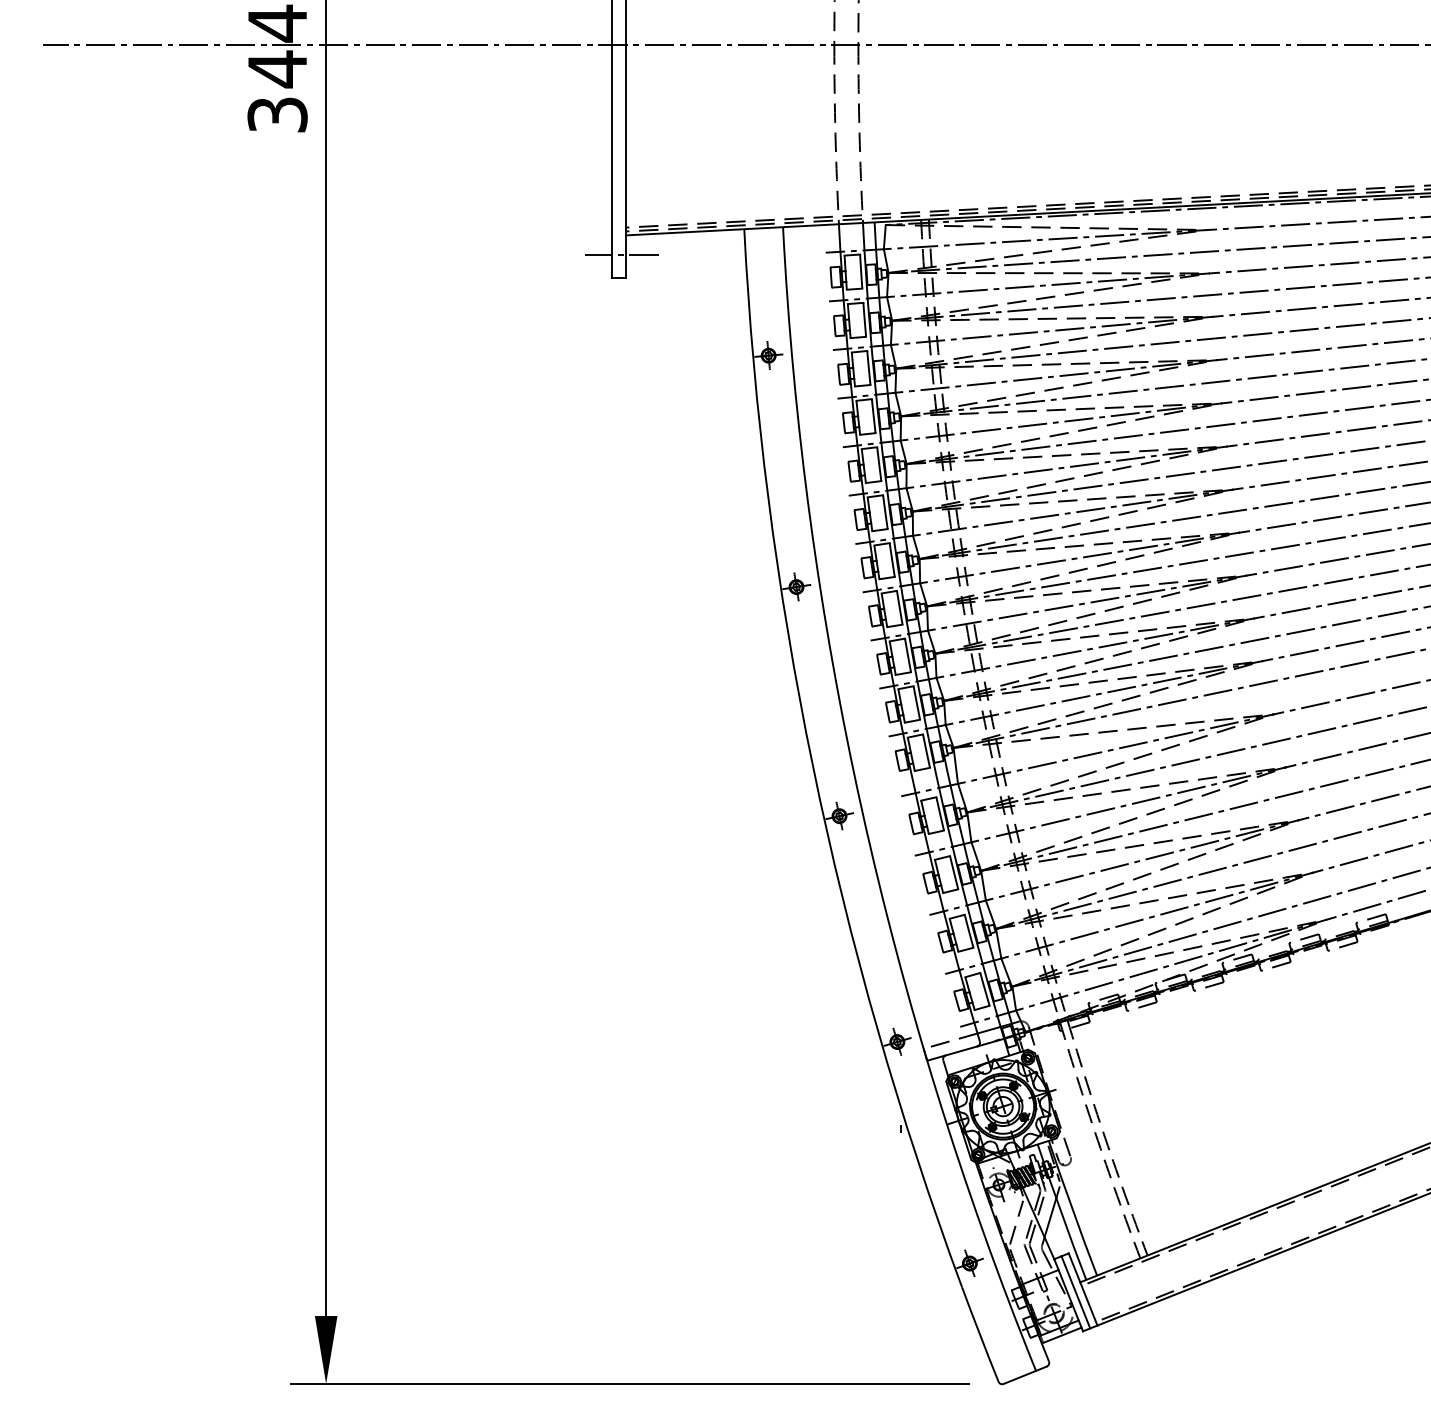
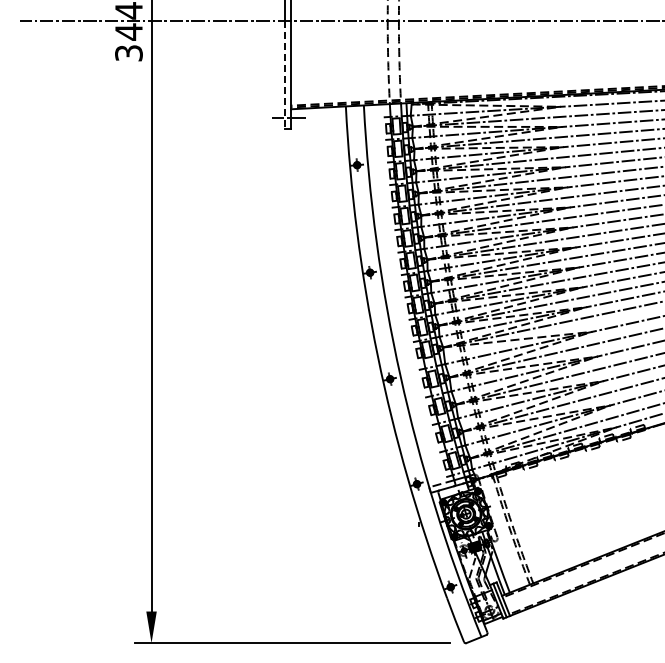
line: (612, 162) -> (284, 75), solid -> dashed

